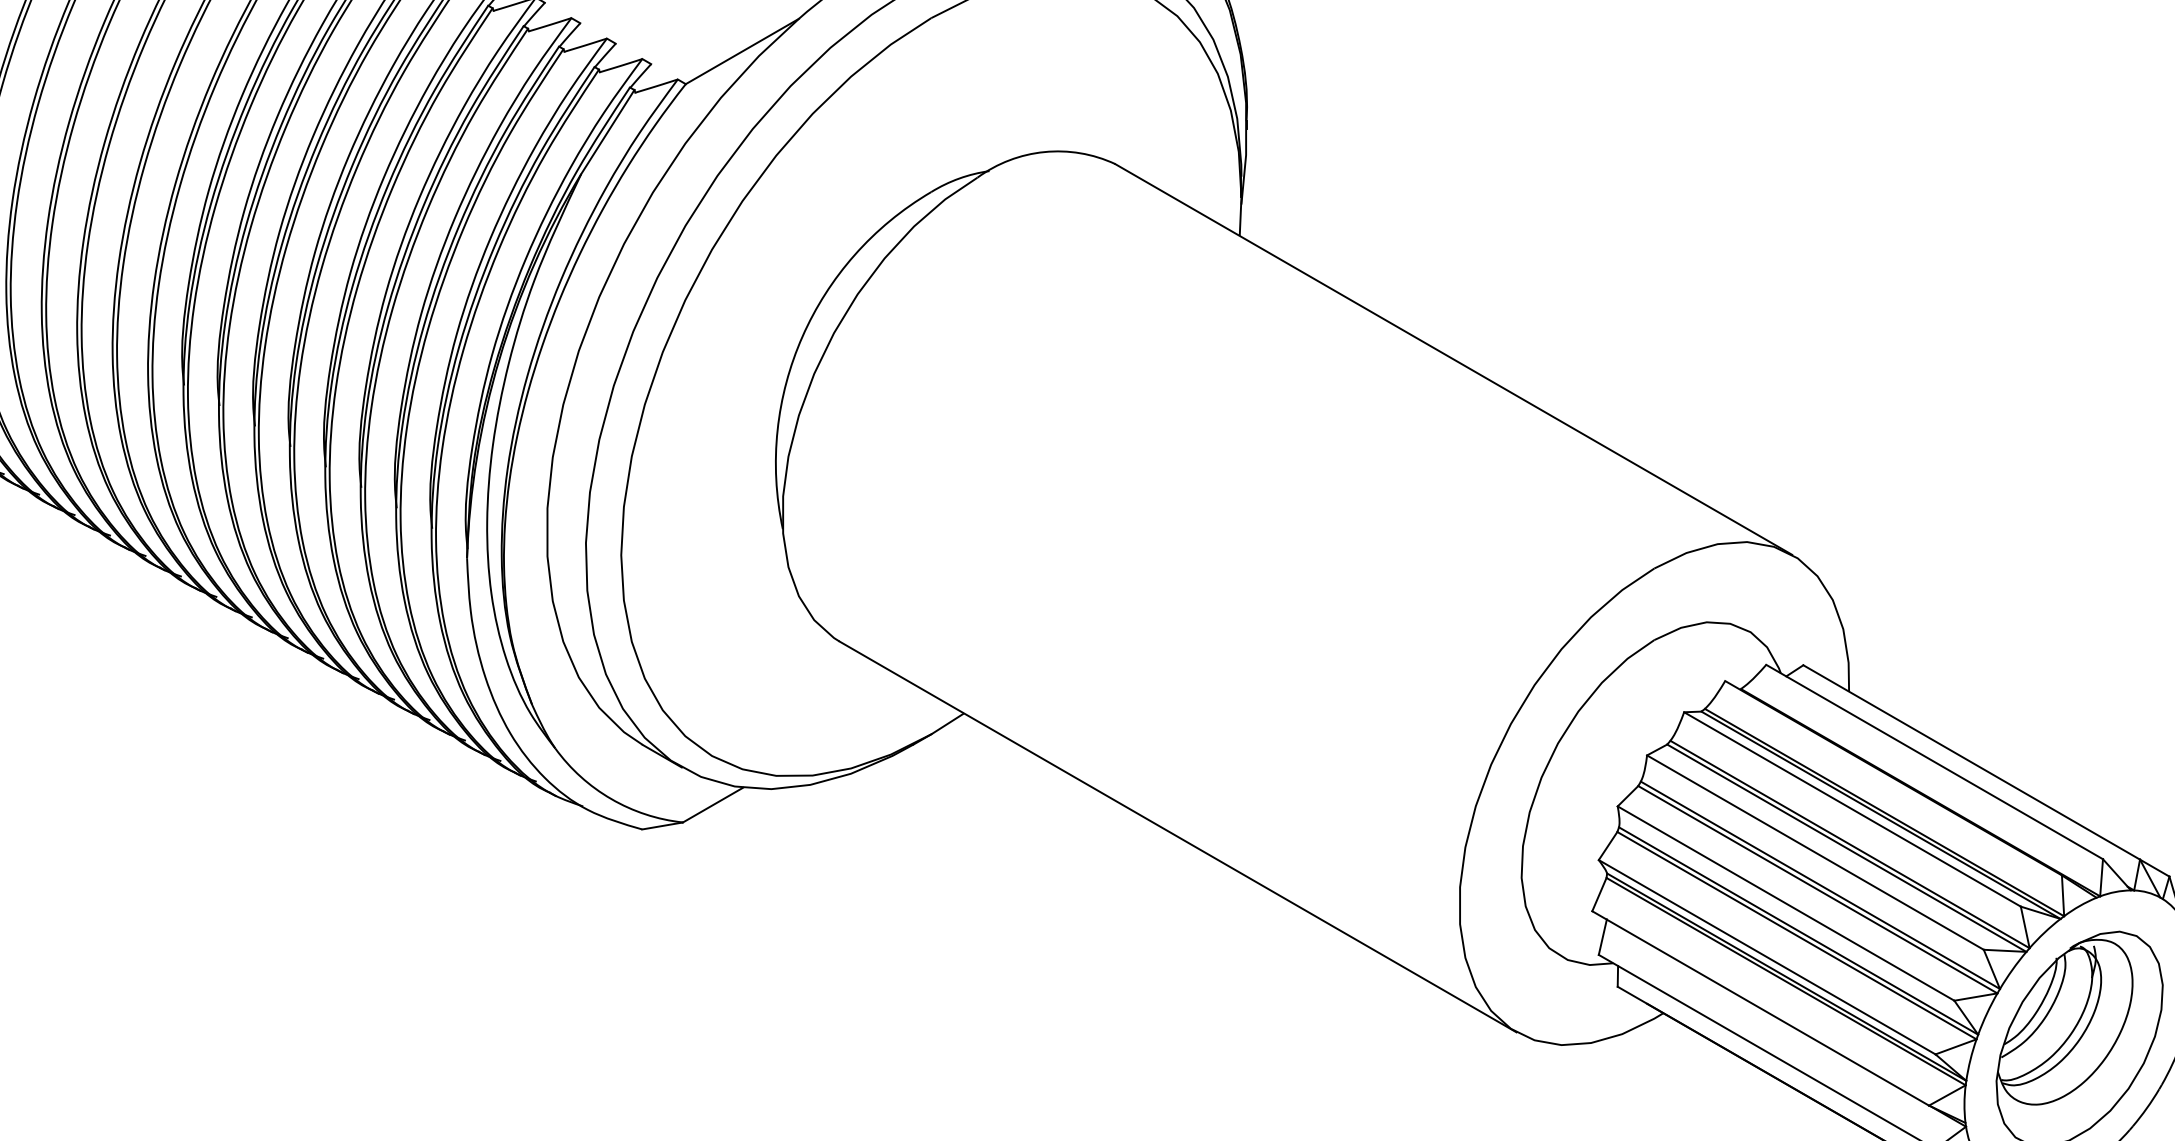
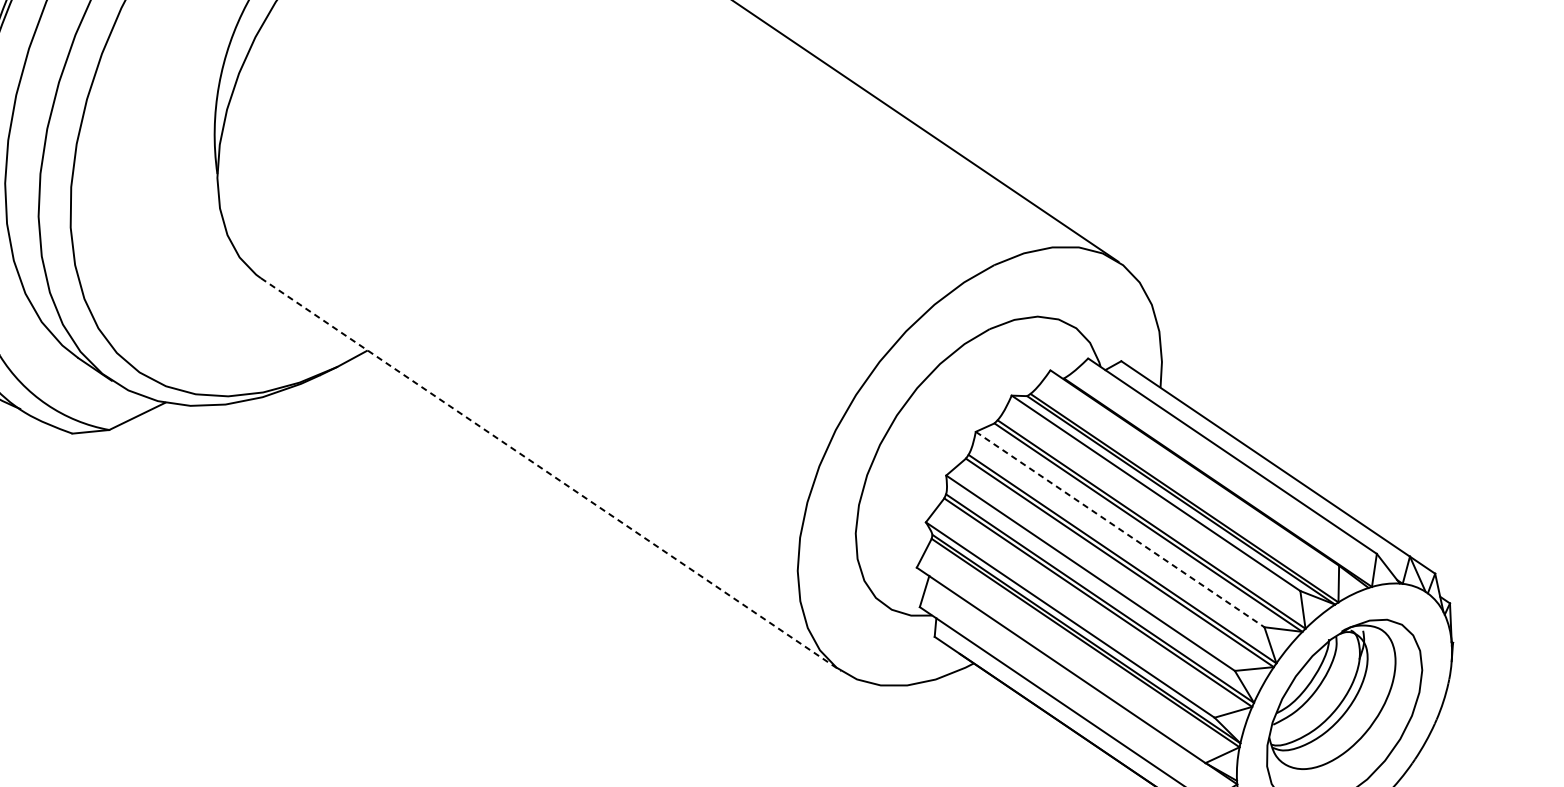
line: (1178, 836) -> (551, 474), solid -> dashed
line: (1815, 852) -> (1120, 529), solid -> dashed

